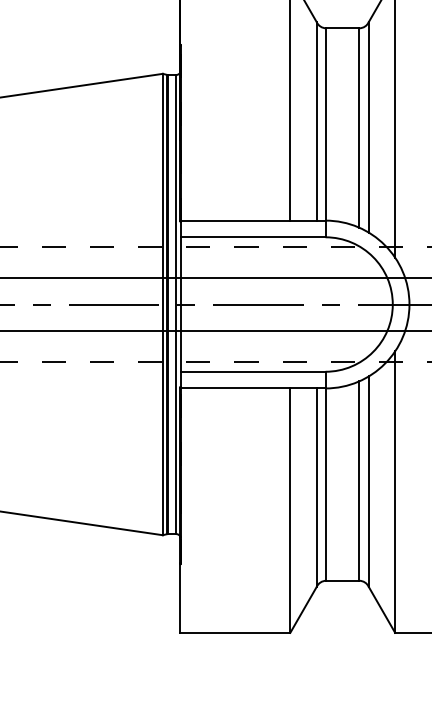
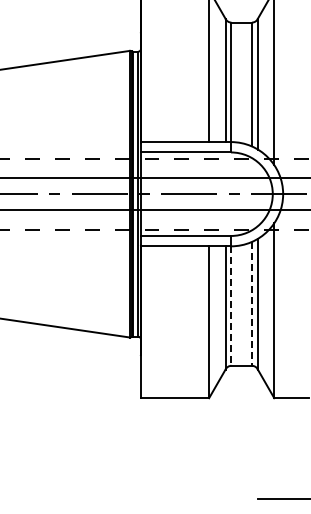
line: (358, 480) -> (251, 303), solid -> dashed
line: (326, 485) -> (231, 306), solid -> dashed

